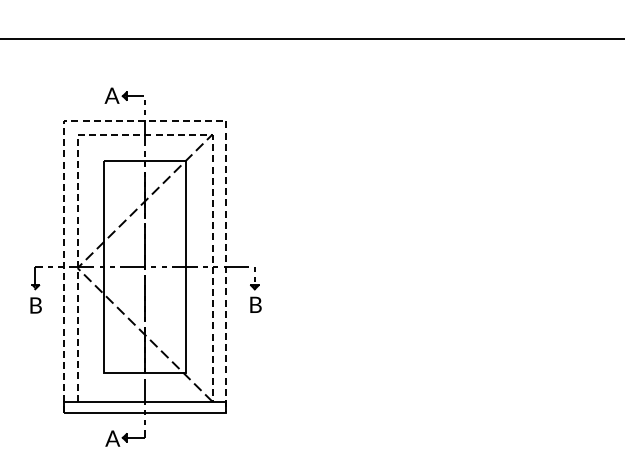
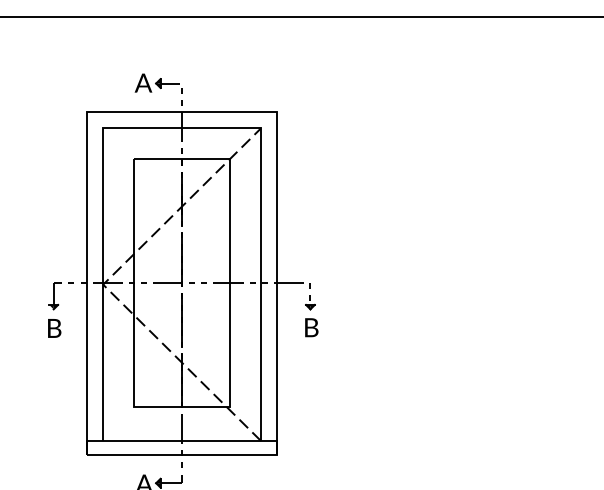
line: (145, 120) -> (182, 112), dashed -> solid
line: (145, 134) -> (182, 128), dashed -> solid

